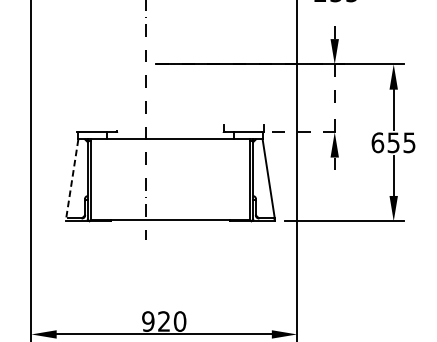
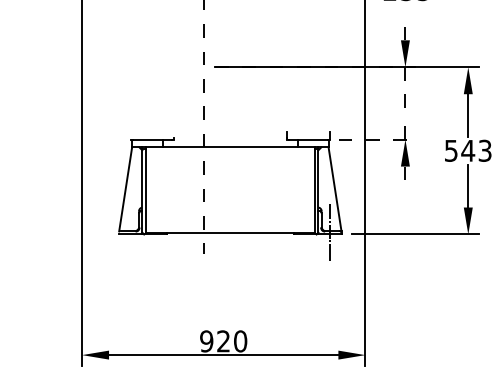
text: (392, 142) -> (467, 150), 655 -> 543
line: (72, 179) -> (125, 189), dashed -> solid
line: (264, 219) -> (330, 232), added

